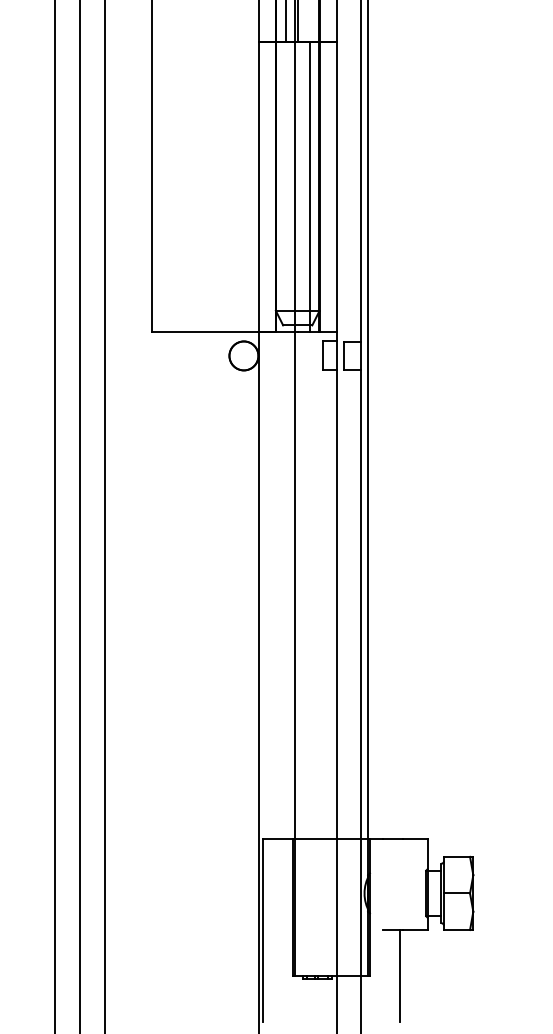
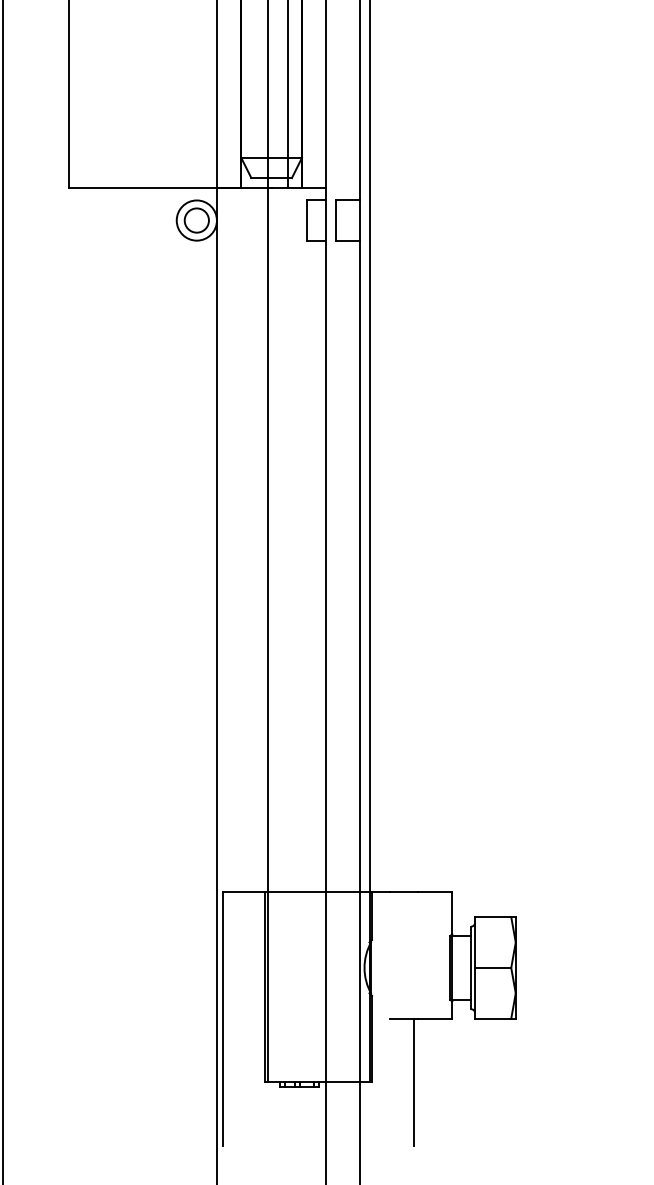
circle: (243, 355) -> (196, 219), size x0.6

